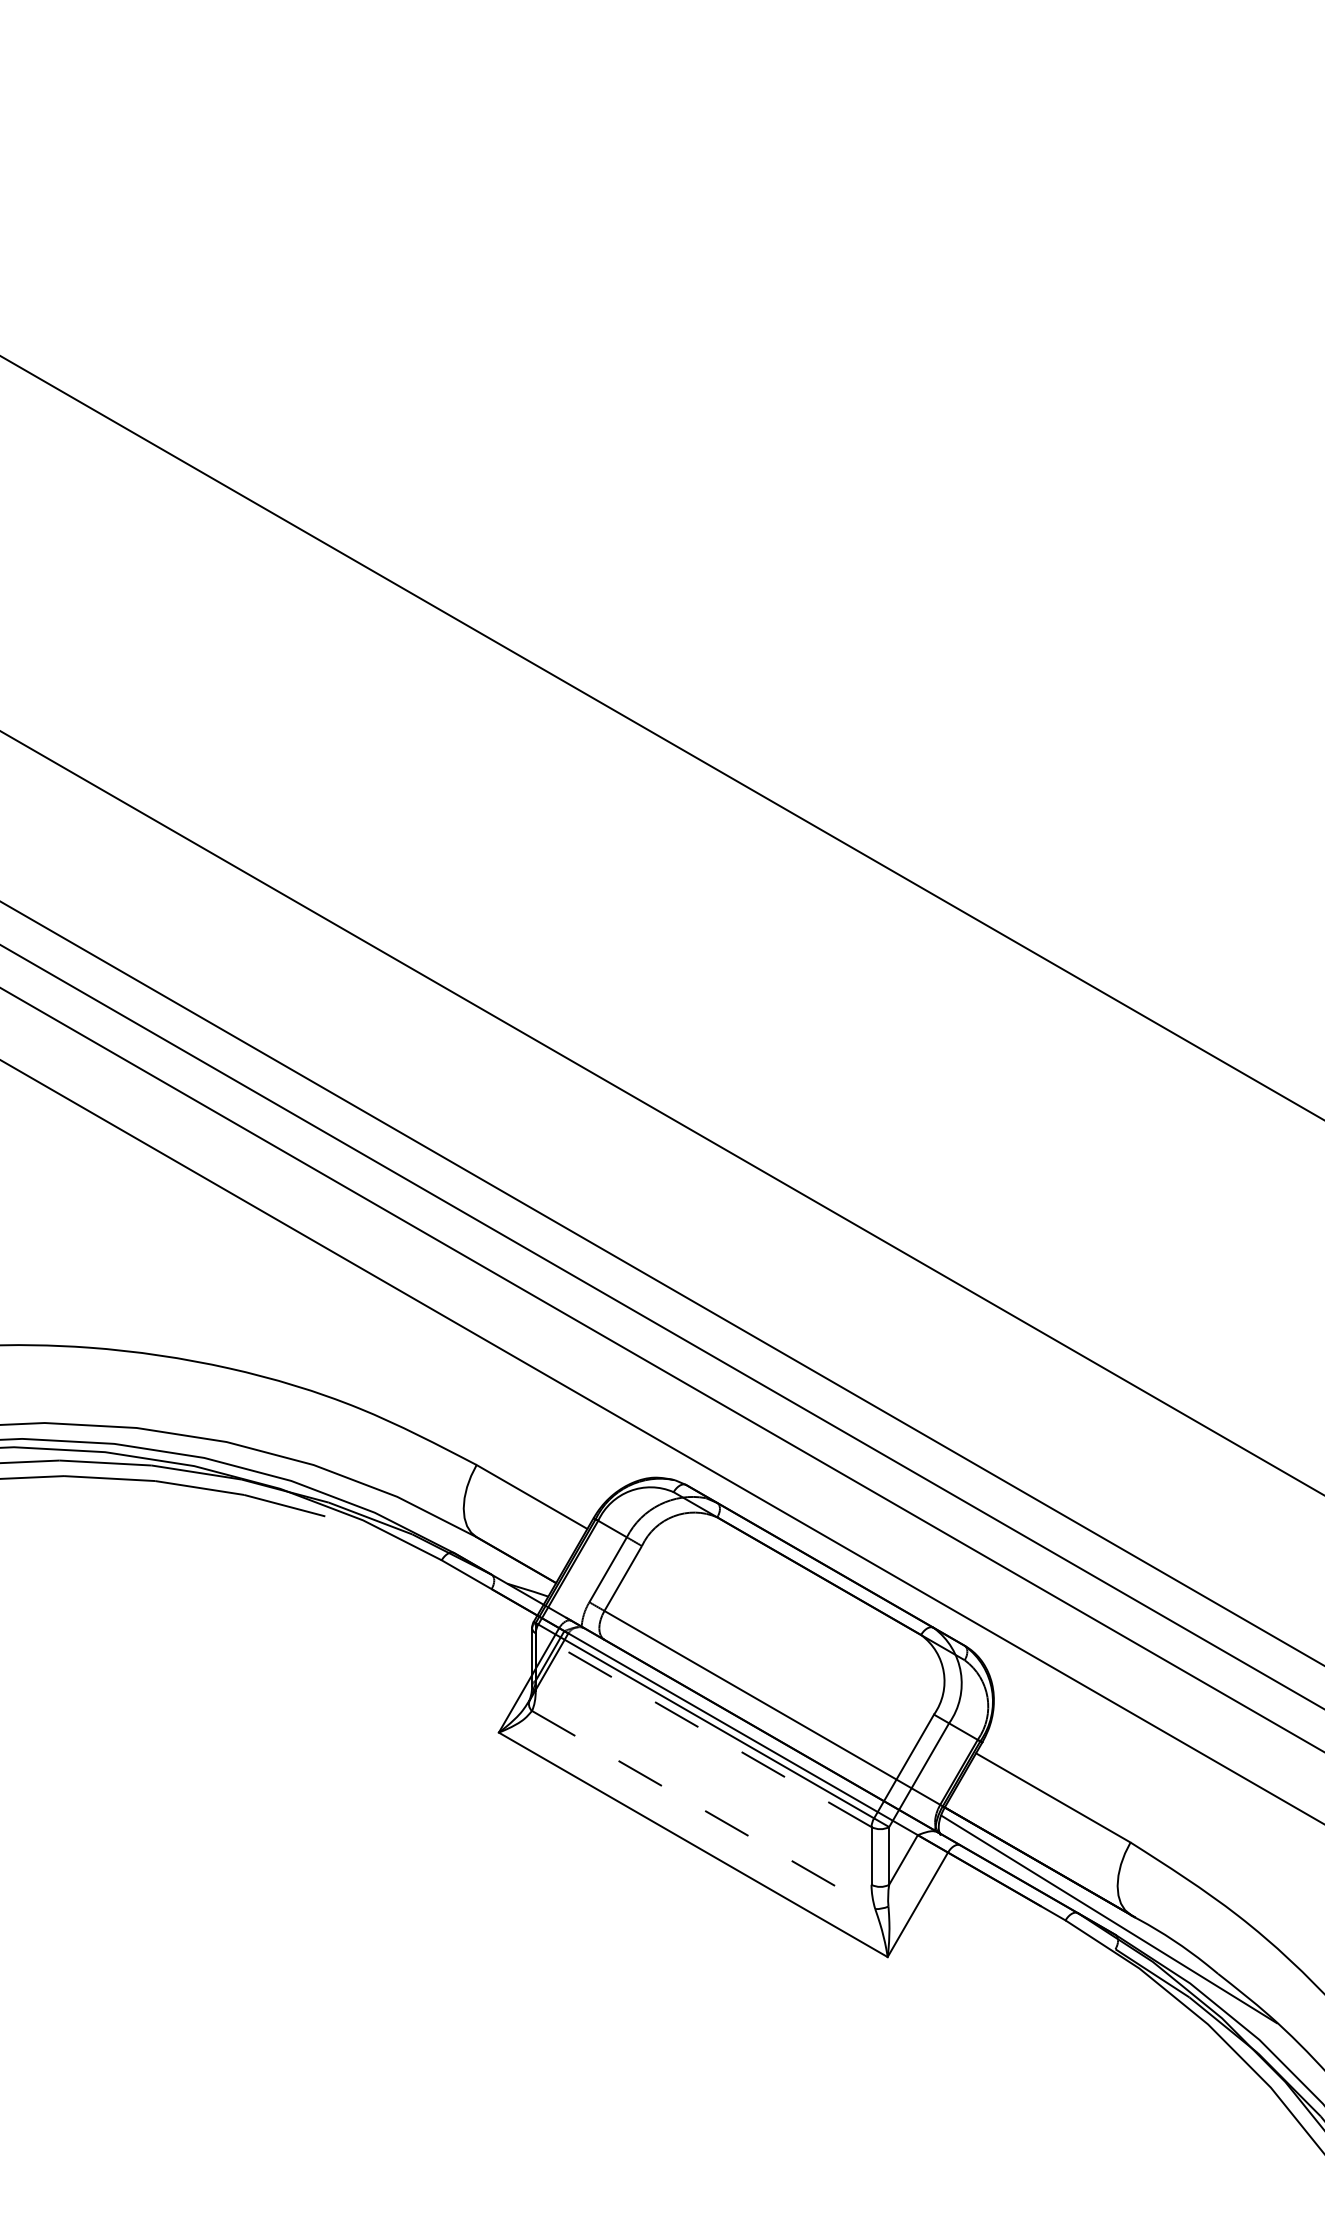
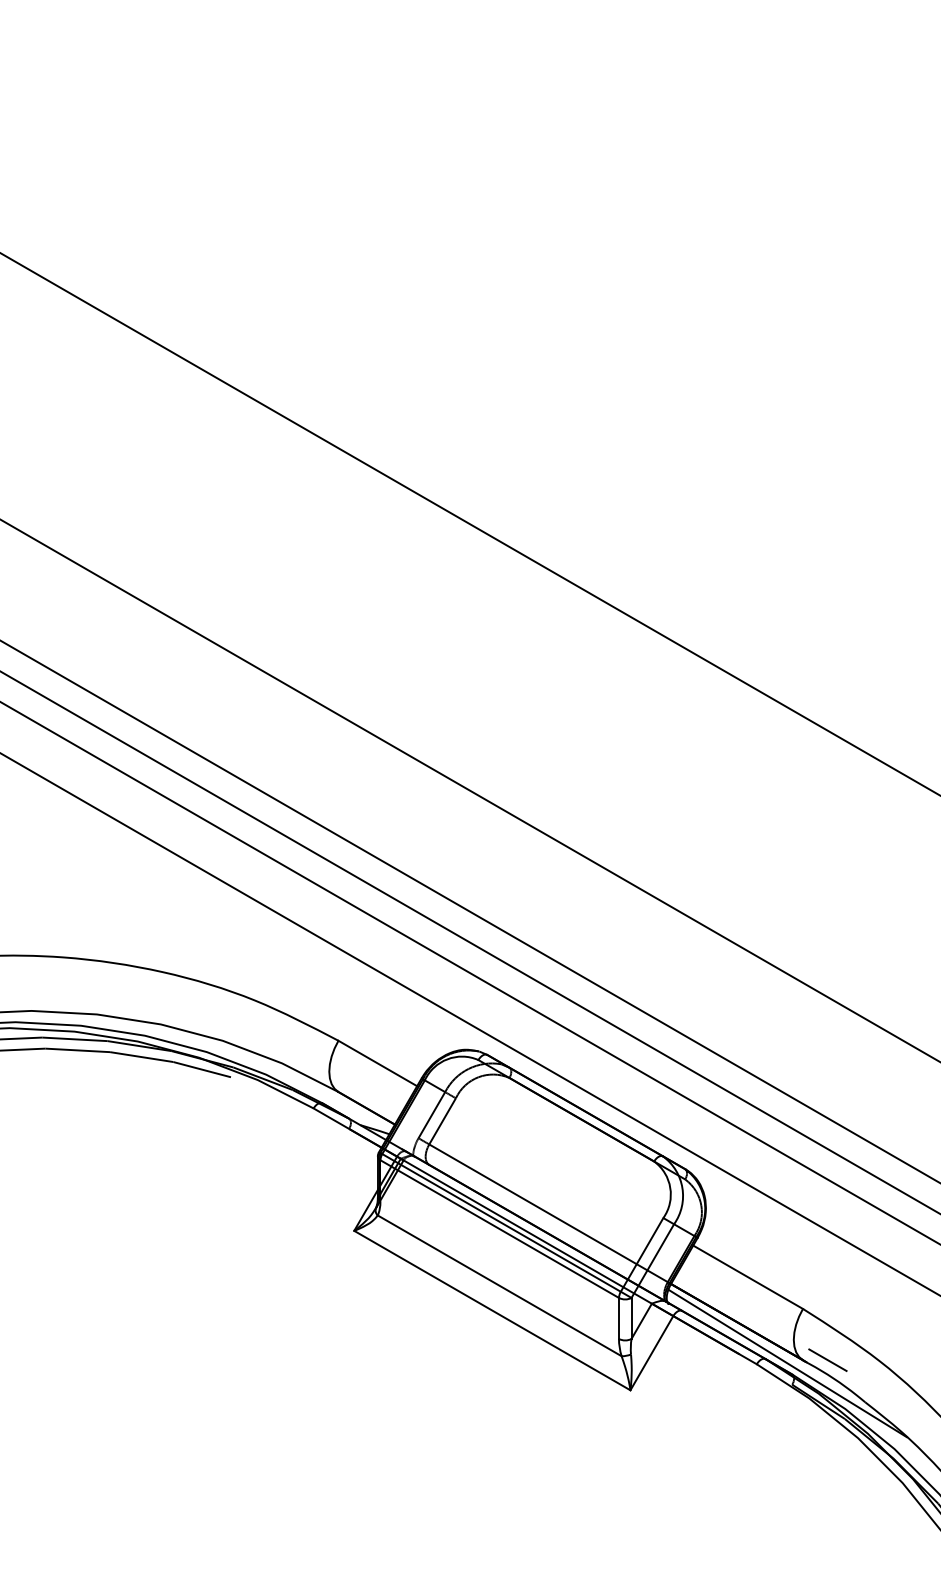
line: (703, 1730) -> (499, 1229), dashed -> solid
line: (703, 1809) -> (499, 1285), dashed -> solid
line: (1165, 1913) -> (827, 1359), added

